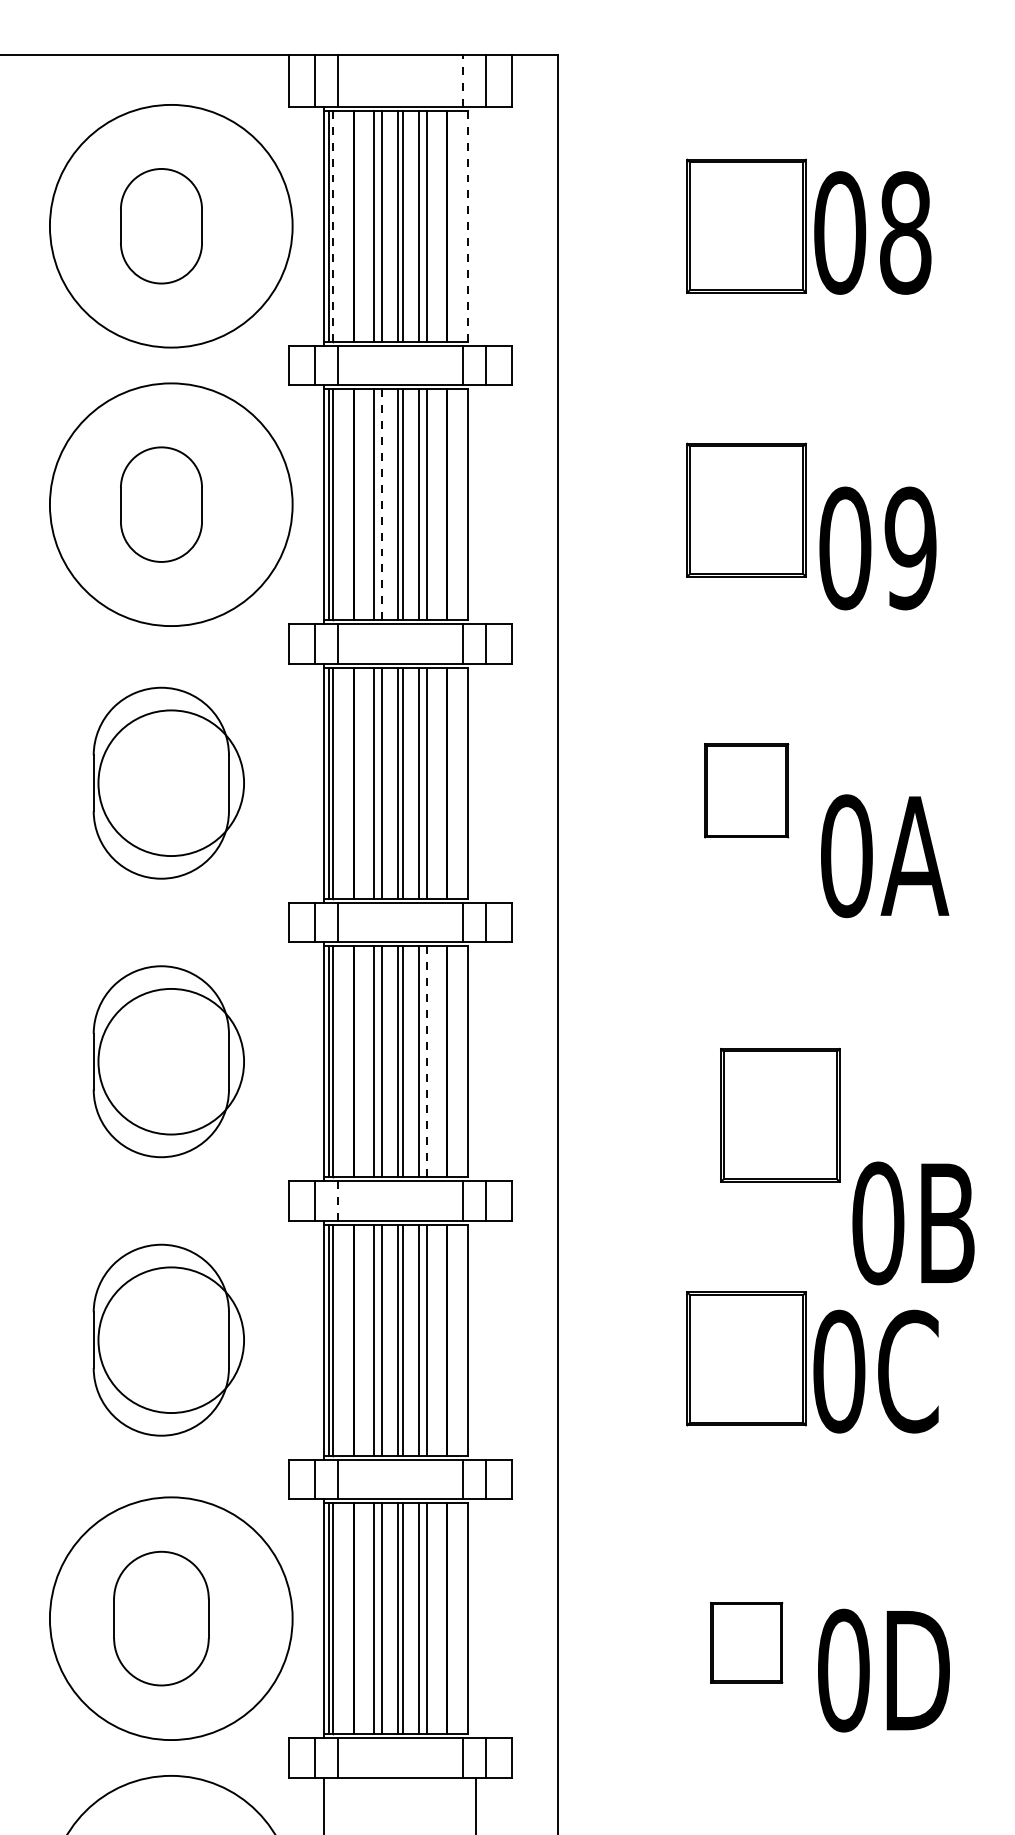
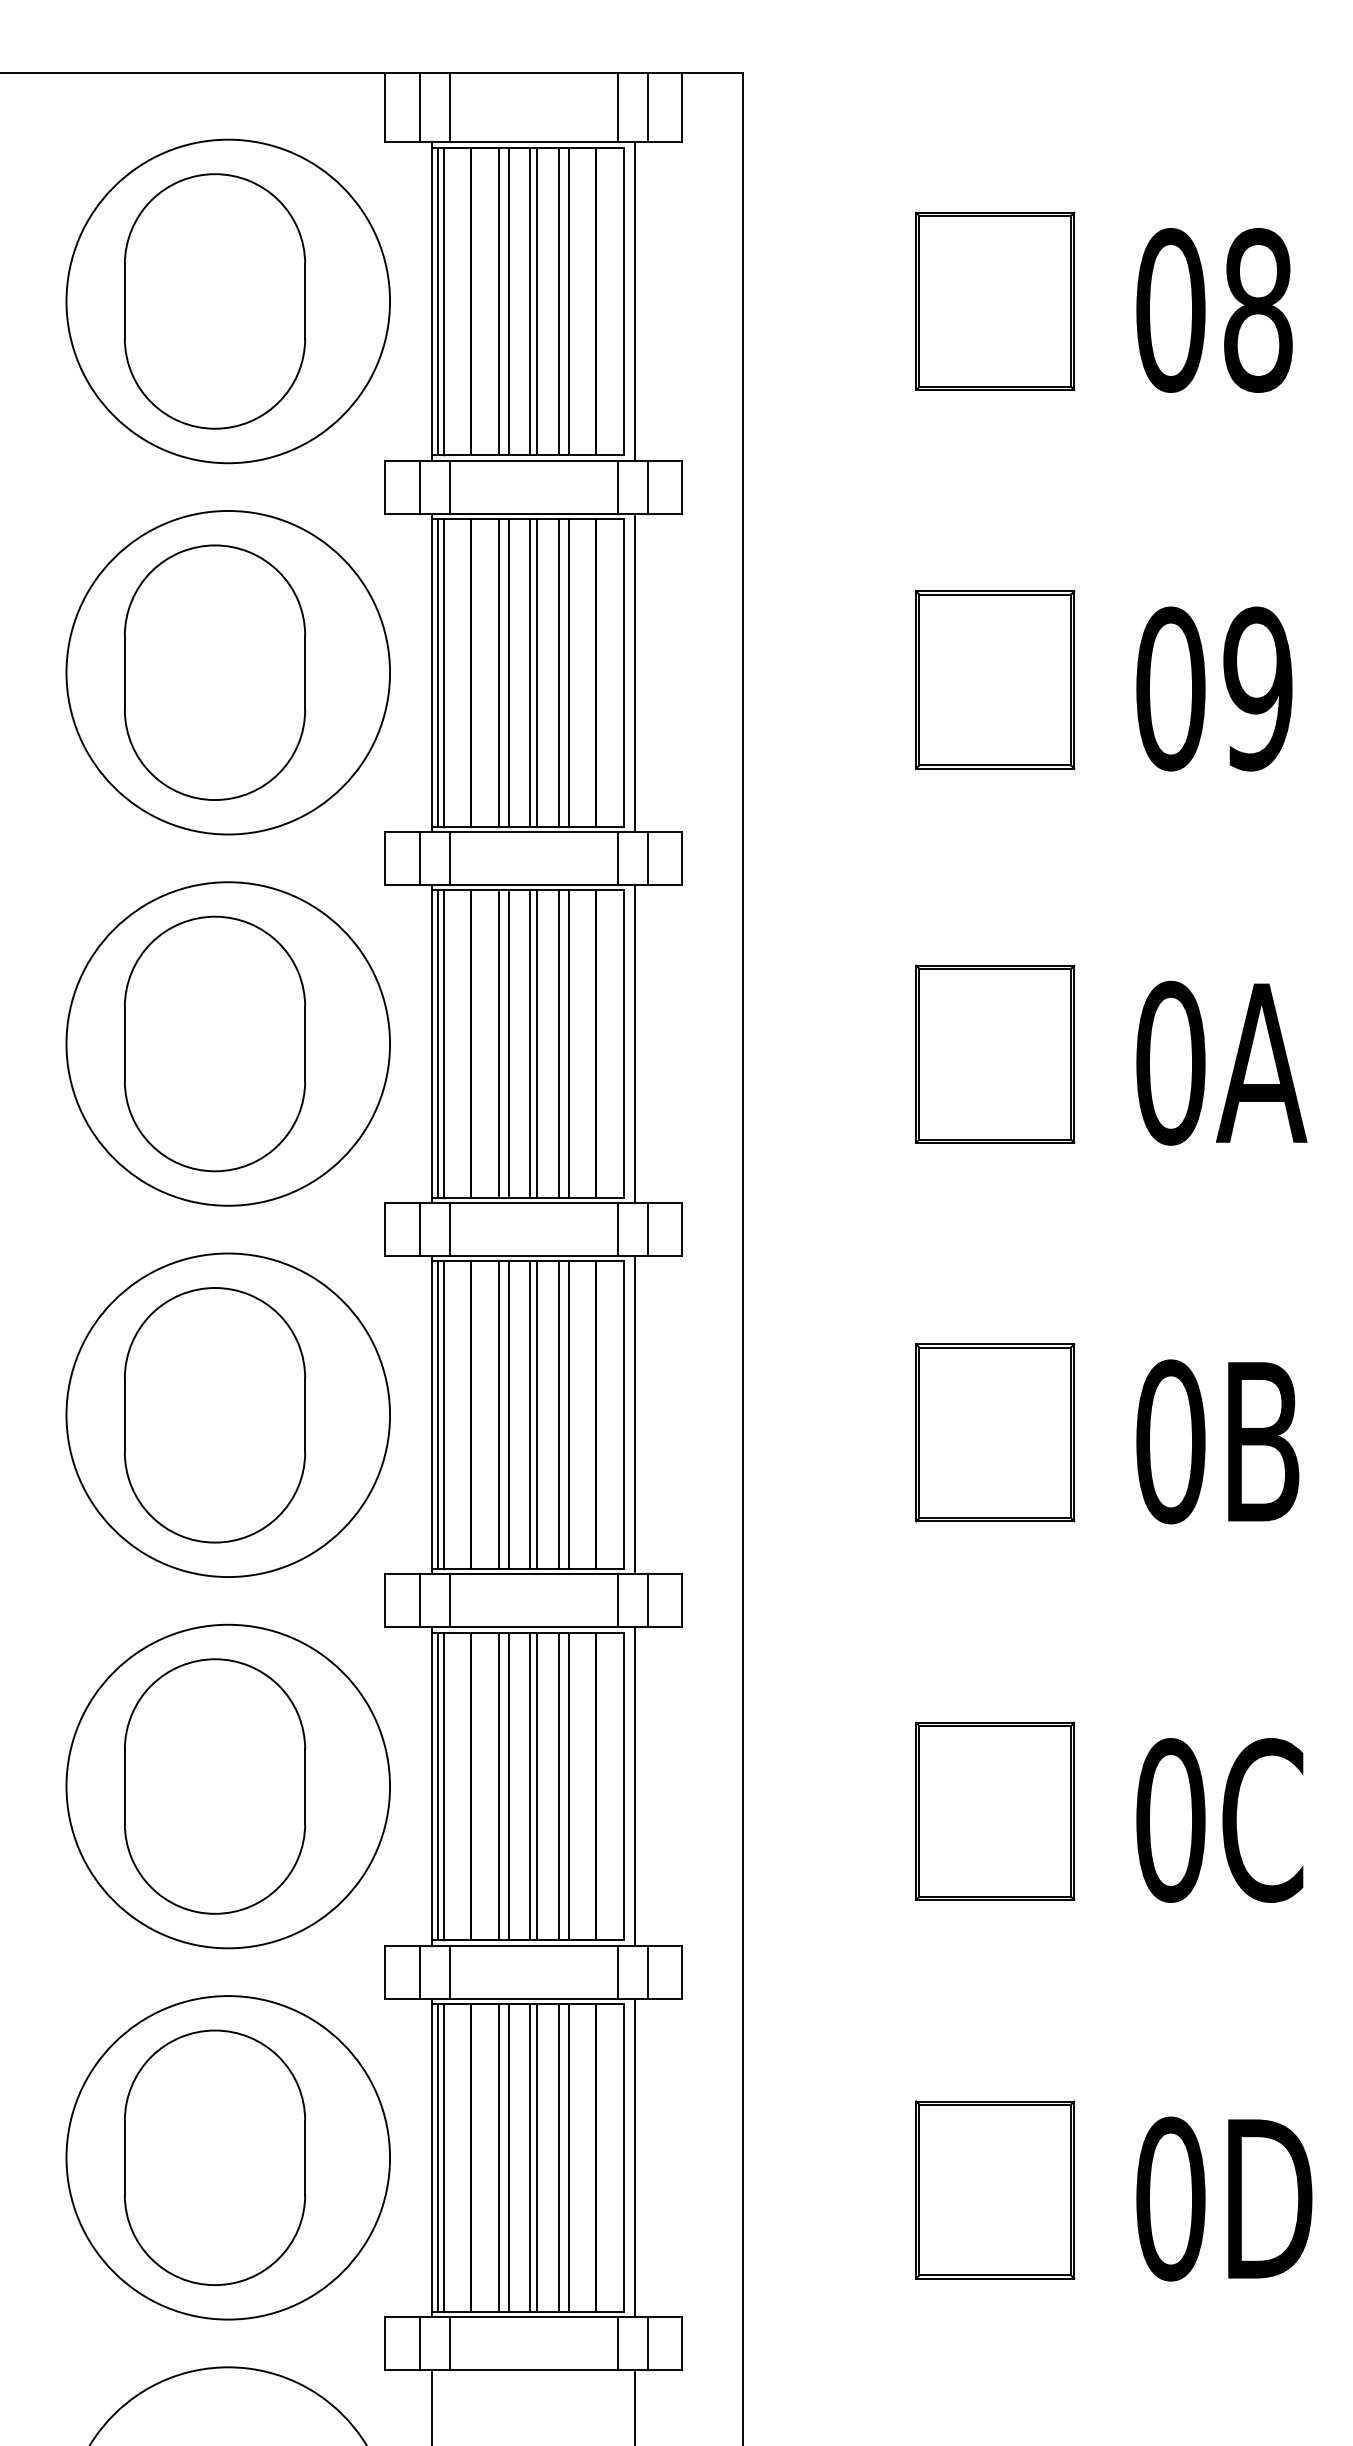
line: (463, 80) -> (617, 107), dashed -> solid
part: (161, 226) -> (215, 301), size x1.67
line: (332, 226) -> (443, 301), dashed -> solid
line: (467, 226) -> (623, 301), dashed -> solid
line: (476, 226) -> (635, 301), added
text: (872, 233) -> (1214, 310), moved
part: (161, 504) -> (215, 672), size x1.67
line: (382, 504) -> (509, 672), dashed -> solid
line: (476, 504) -> (635, 672), added
text: (878, 548) -> (1214, 688), moved
circle: (171, 782) -> (228, 1043), size x1.67
line: (476, 782) -> (635, 1043), added
part: (746, 790) -> (995, 1053), size x1.43
text: (884, 855) -> (1221, 1062), moved
circle: (171, 1061) -> (228, 1415), size x1.67
line: (426, 1061) -> (568, 1415), dashed -> solid
line: (476, 1061) -> (635, 1415), added
part: (780, 1115) -> (995, 1432), moved
line: (337, 1200) -> (449, 1600), dashed -> solid
text: (913, 1223) -> (1217, 1441), moved
circle: (171, 1340) -> (228, 1786), size x1.67
line: (476, 1340) -> (635, 1786), added
text: (875, 1371) -> (1219, 1820), moved
part: (161, 1618) -> (215, 2157), size x1.43
line: (476, 1618) -> (635, 2157), added
part: (746, 1642) -> (995, 2189), size x1.67
text: (884, 1670) -> (1224, 2198), moved

